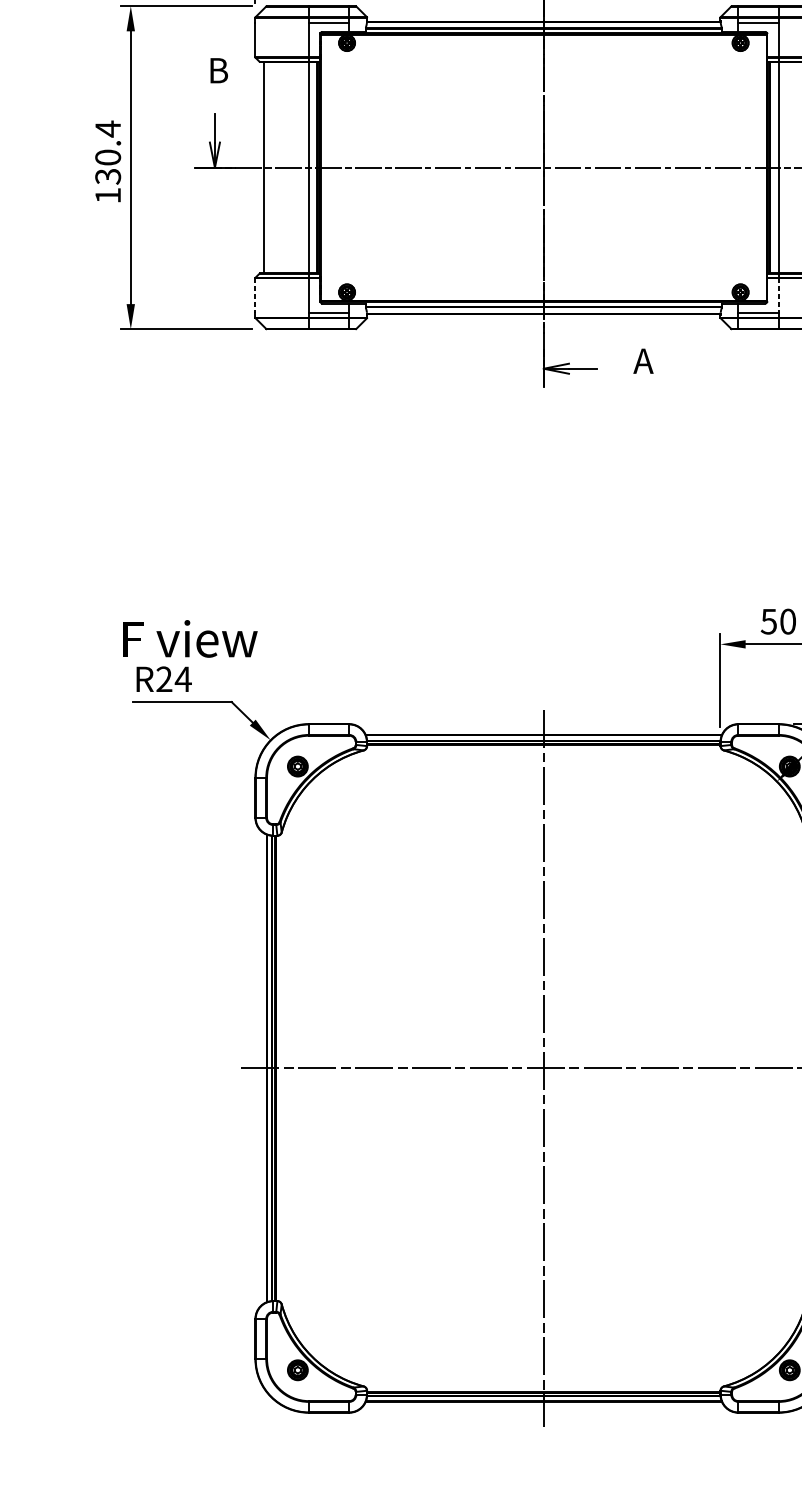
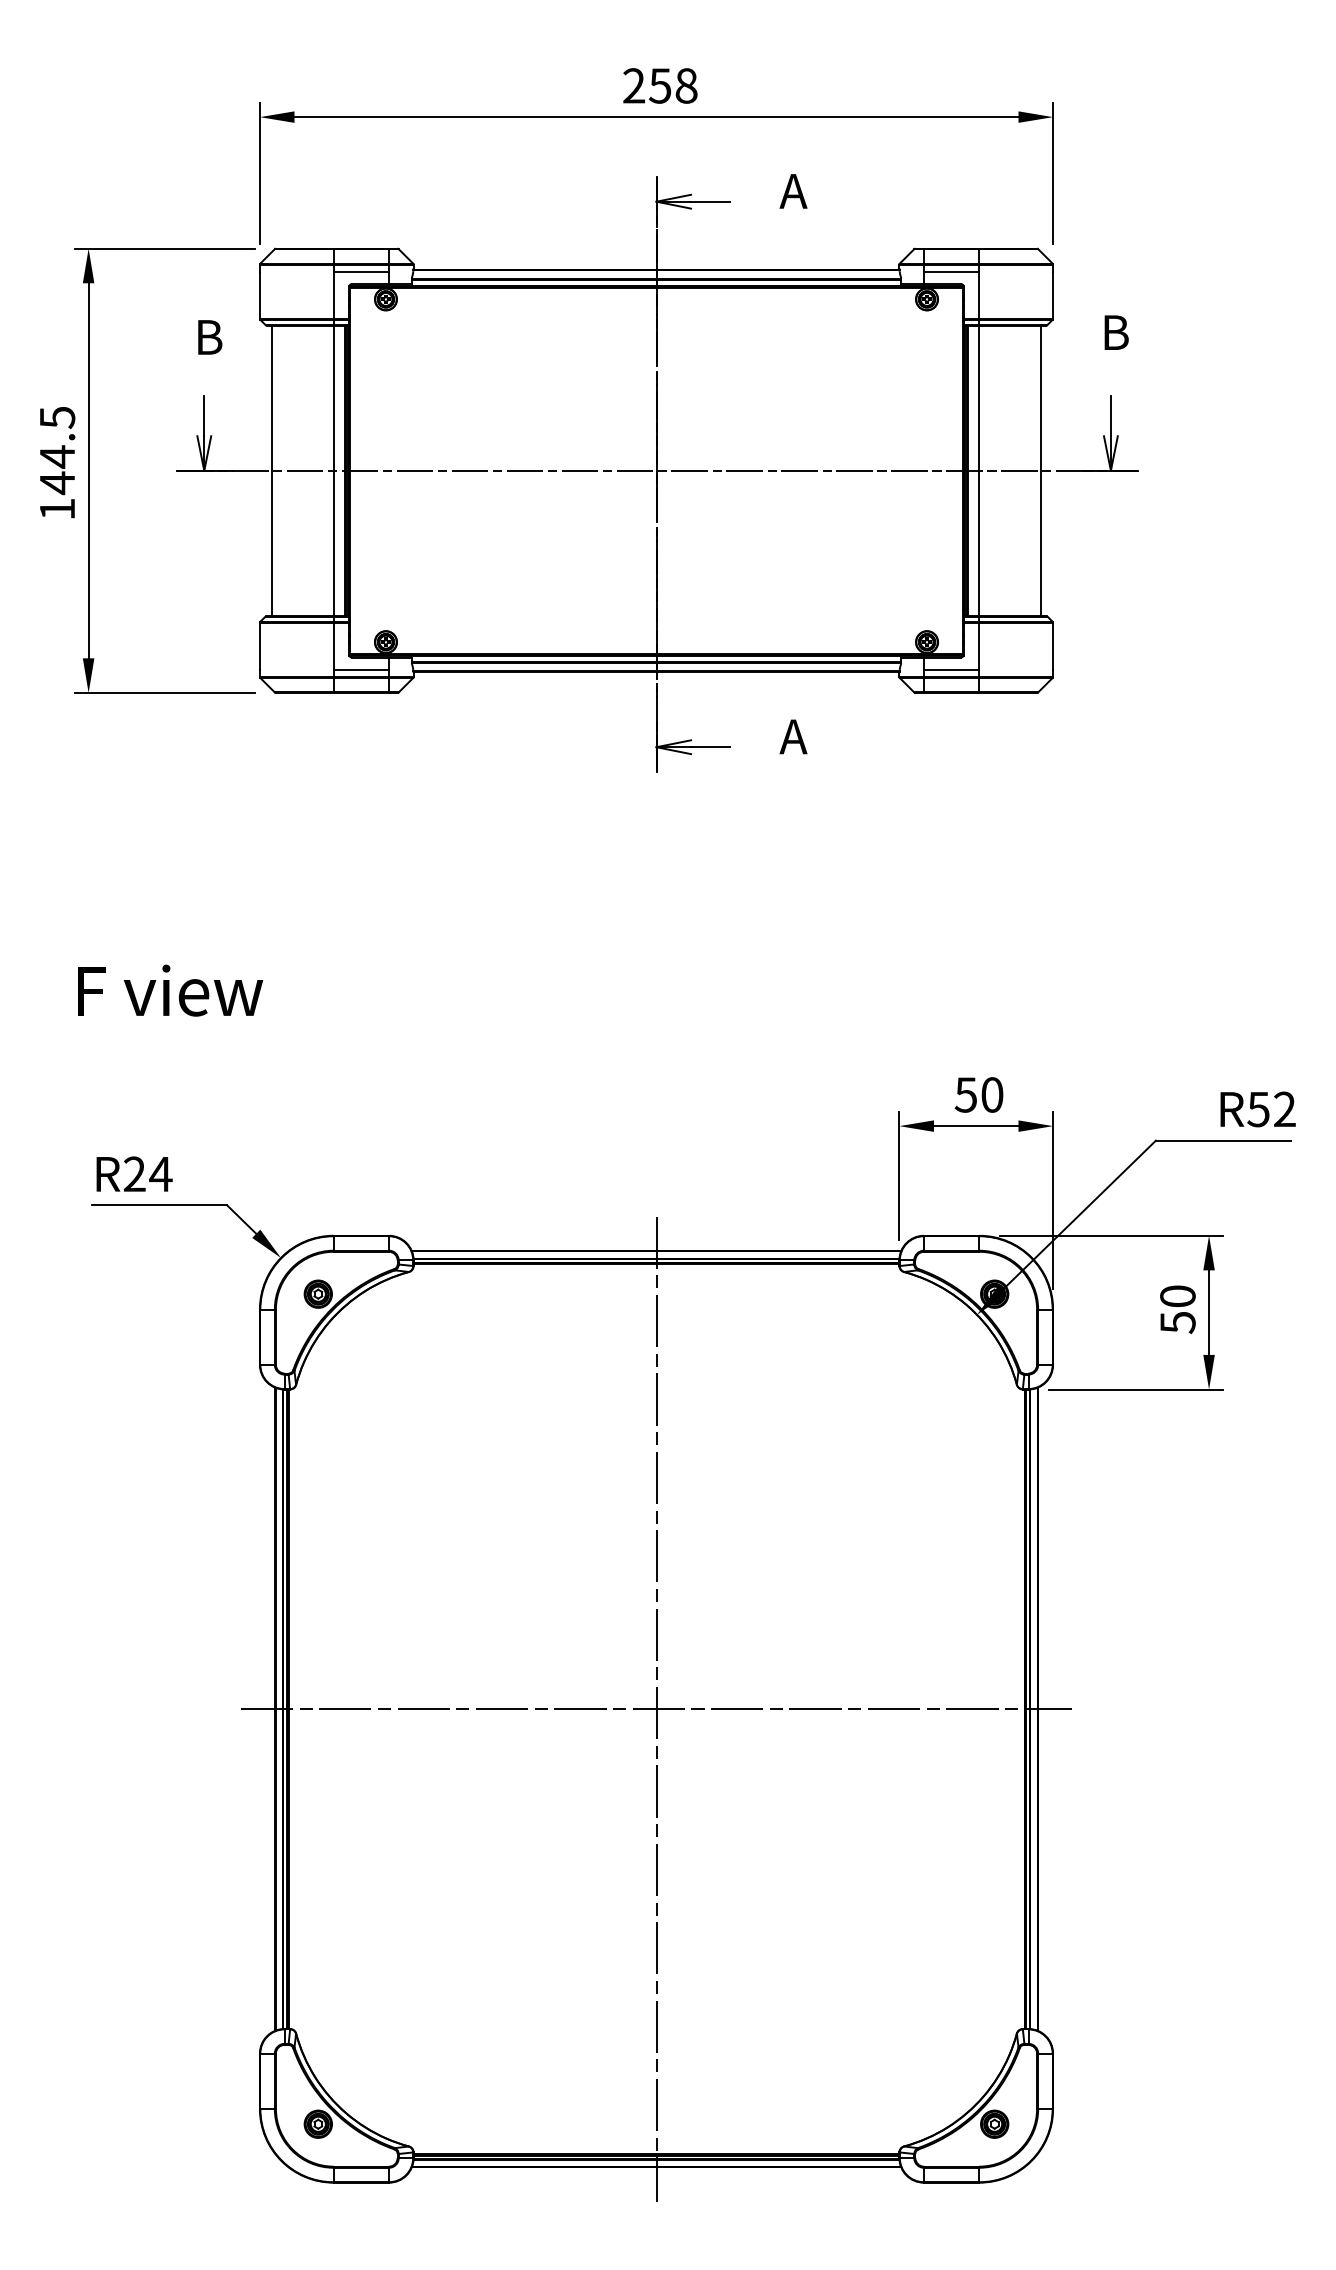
text: (108, 152) -> (57, 450), 130.4 -> 144.5
line: (255, 295) -> (259, 646), dashed -> solid
line: (778, 295) -> (979, 646), dashed -> solid
text: (190, 638) -> (170, 990), moved

